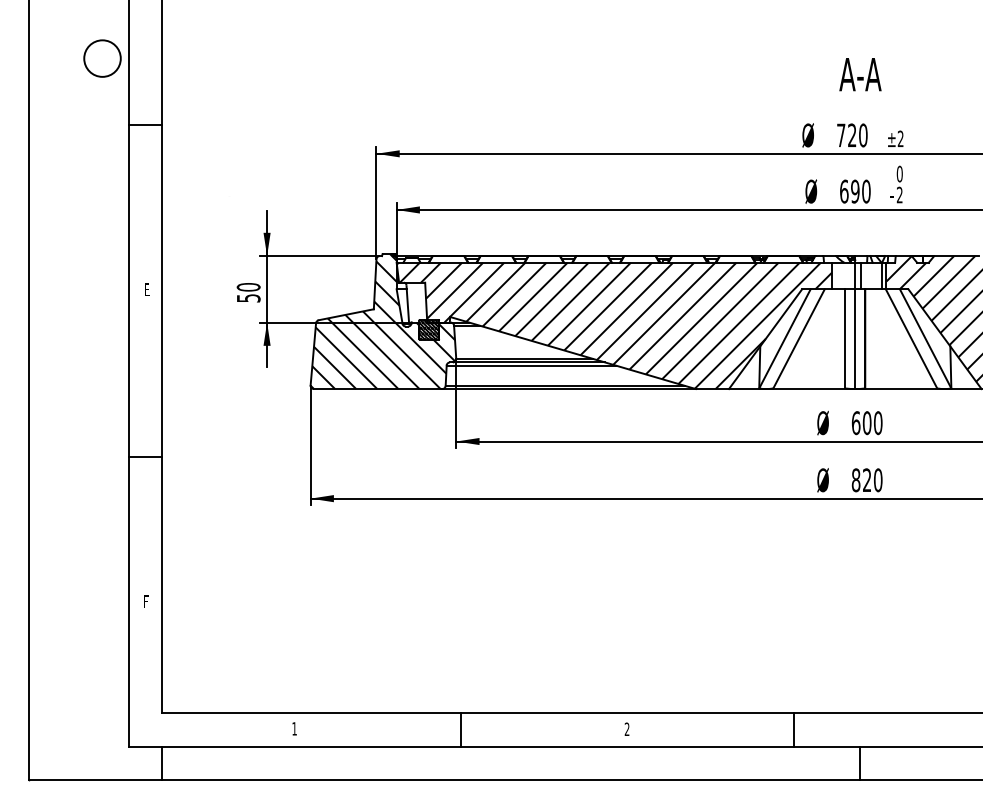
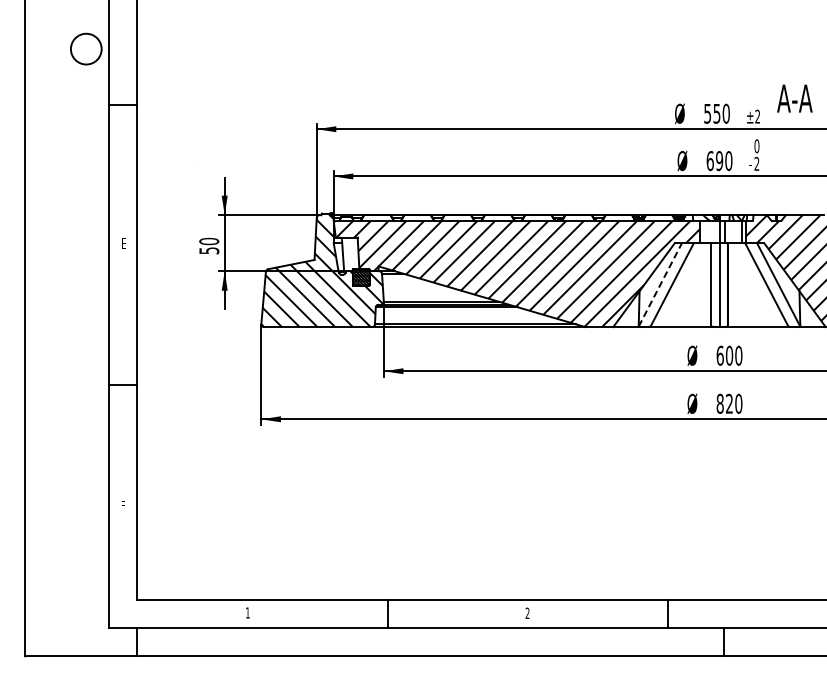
text: (860, 74) -> (794, 98), moved
text: (846, 135) -> (712, 113), 720 -> 550
line: (785, 338) -> (660, 284), solid -> dashed

